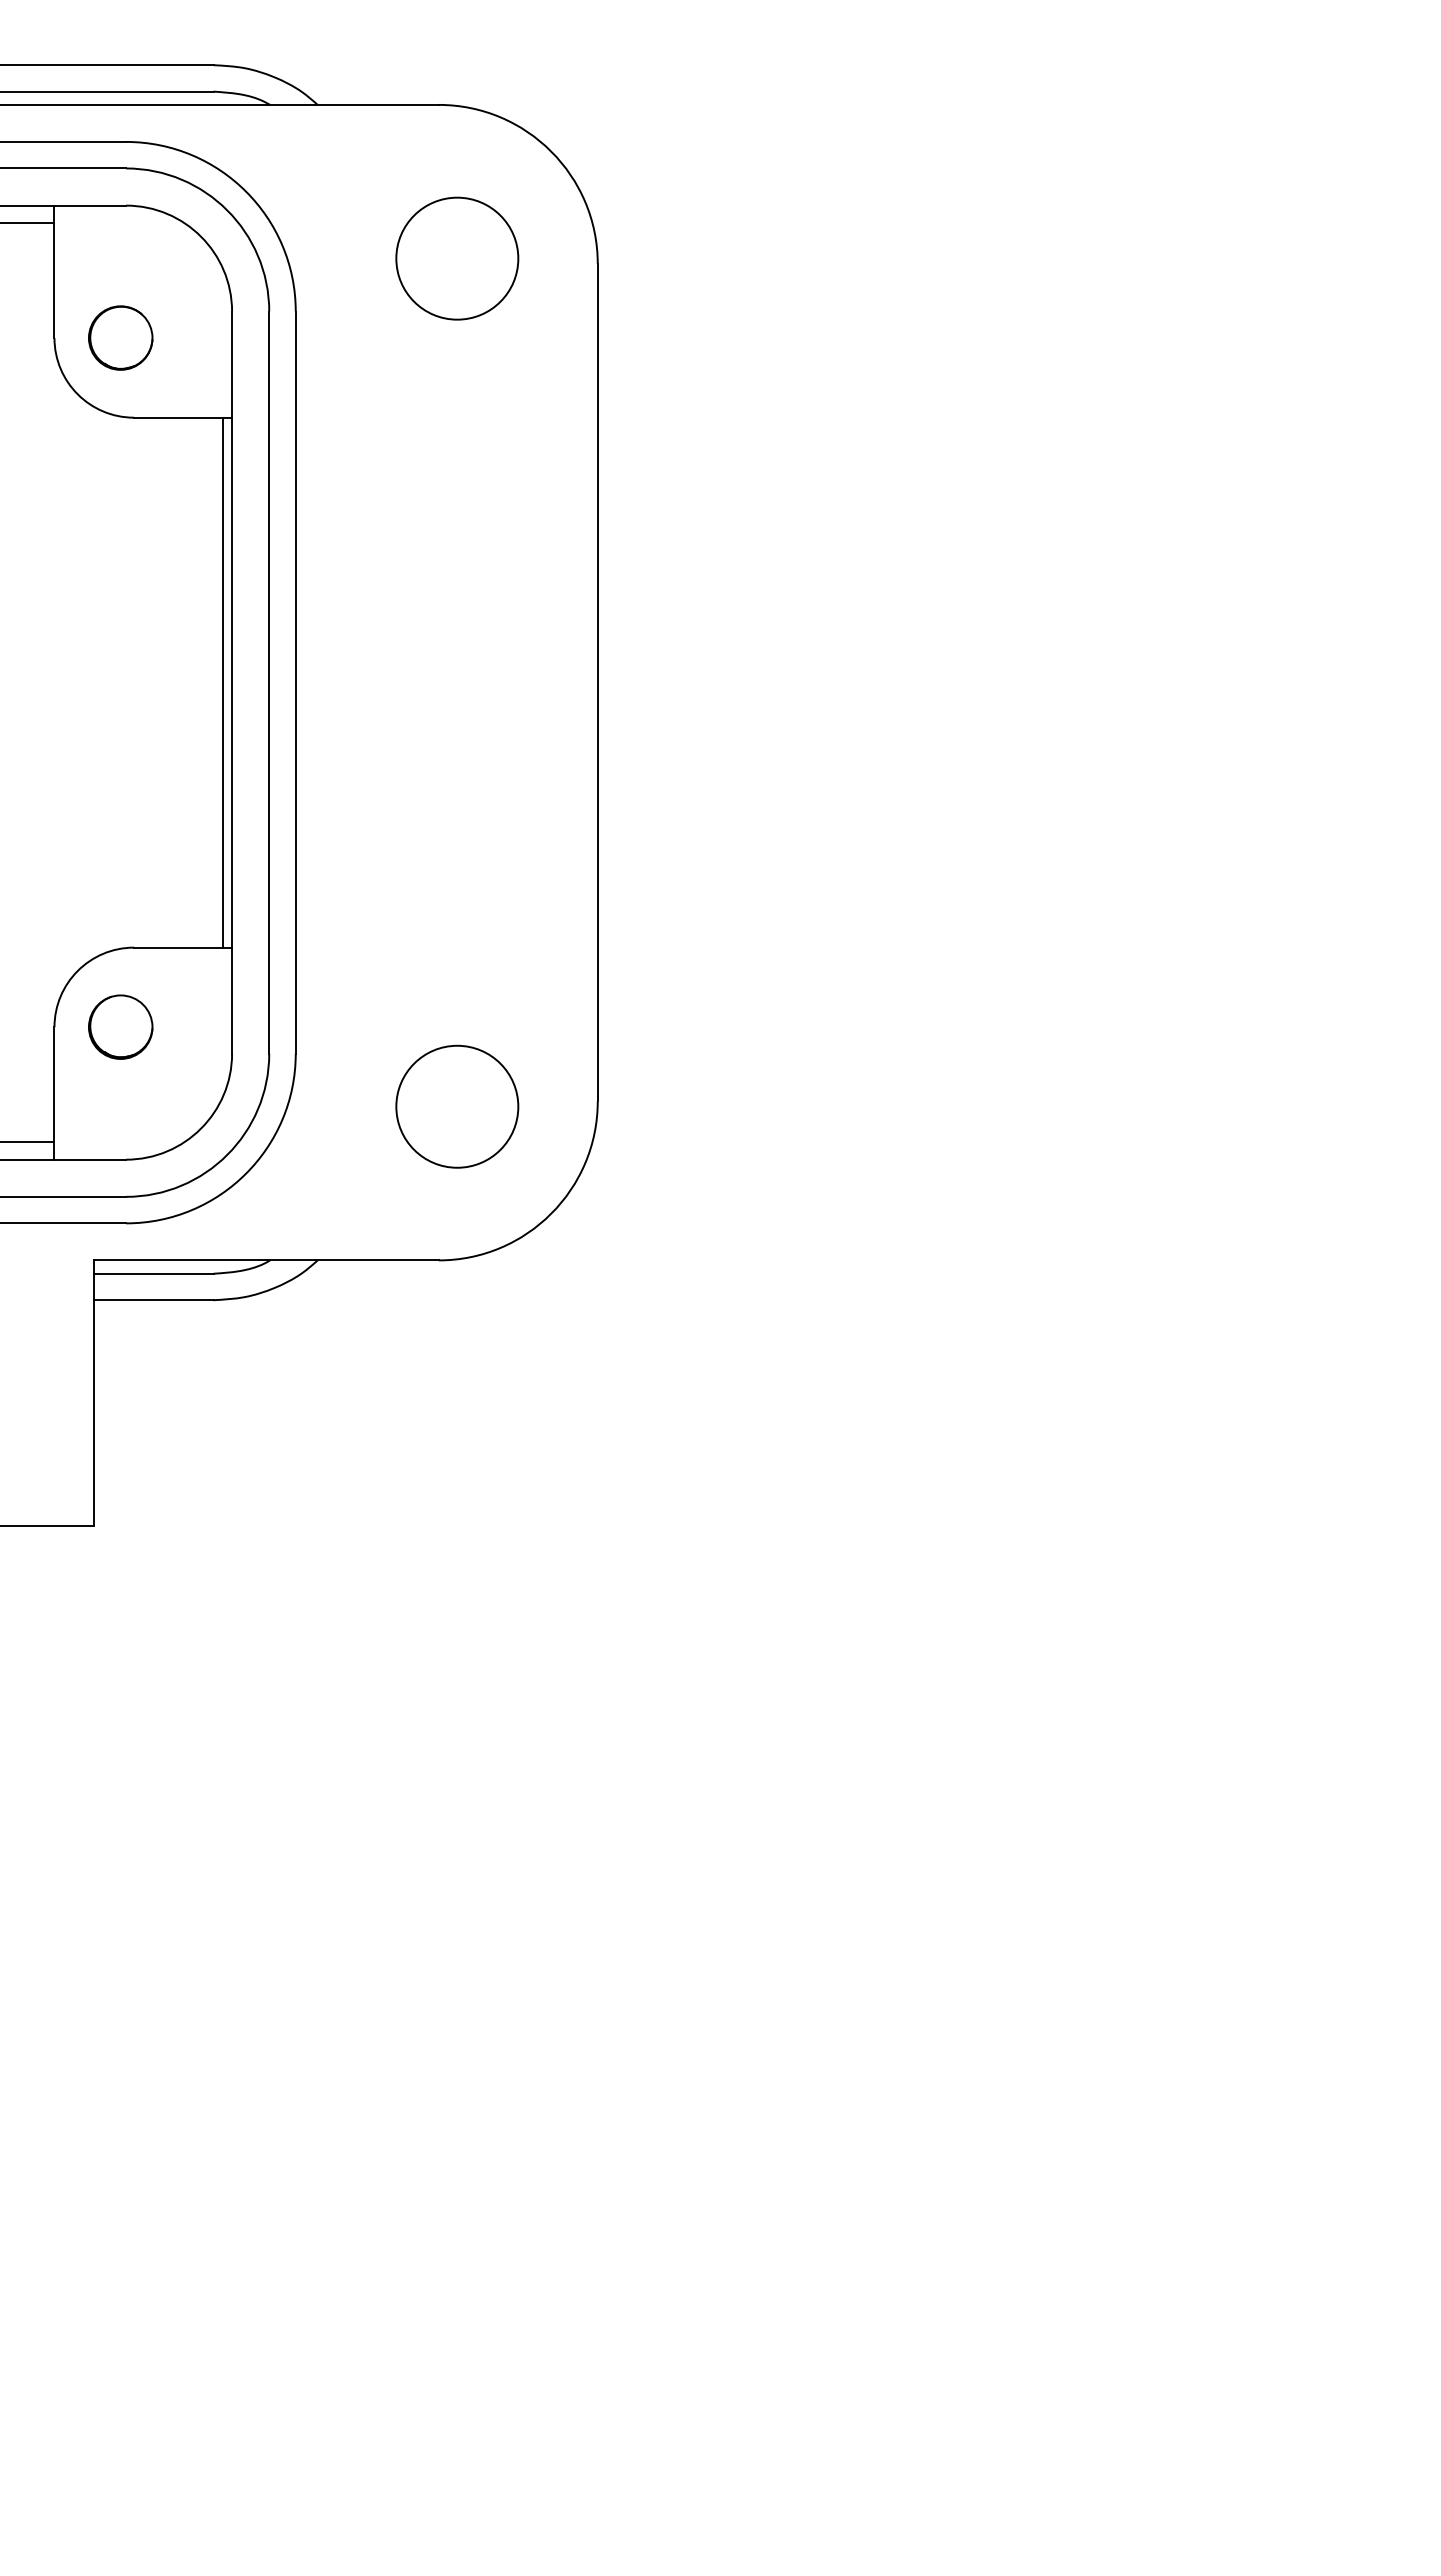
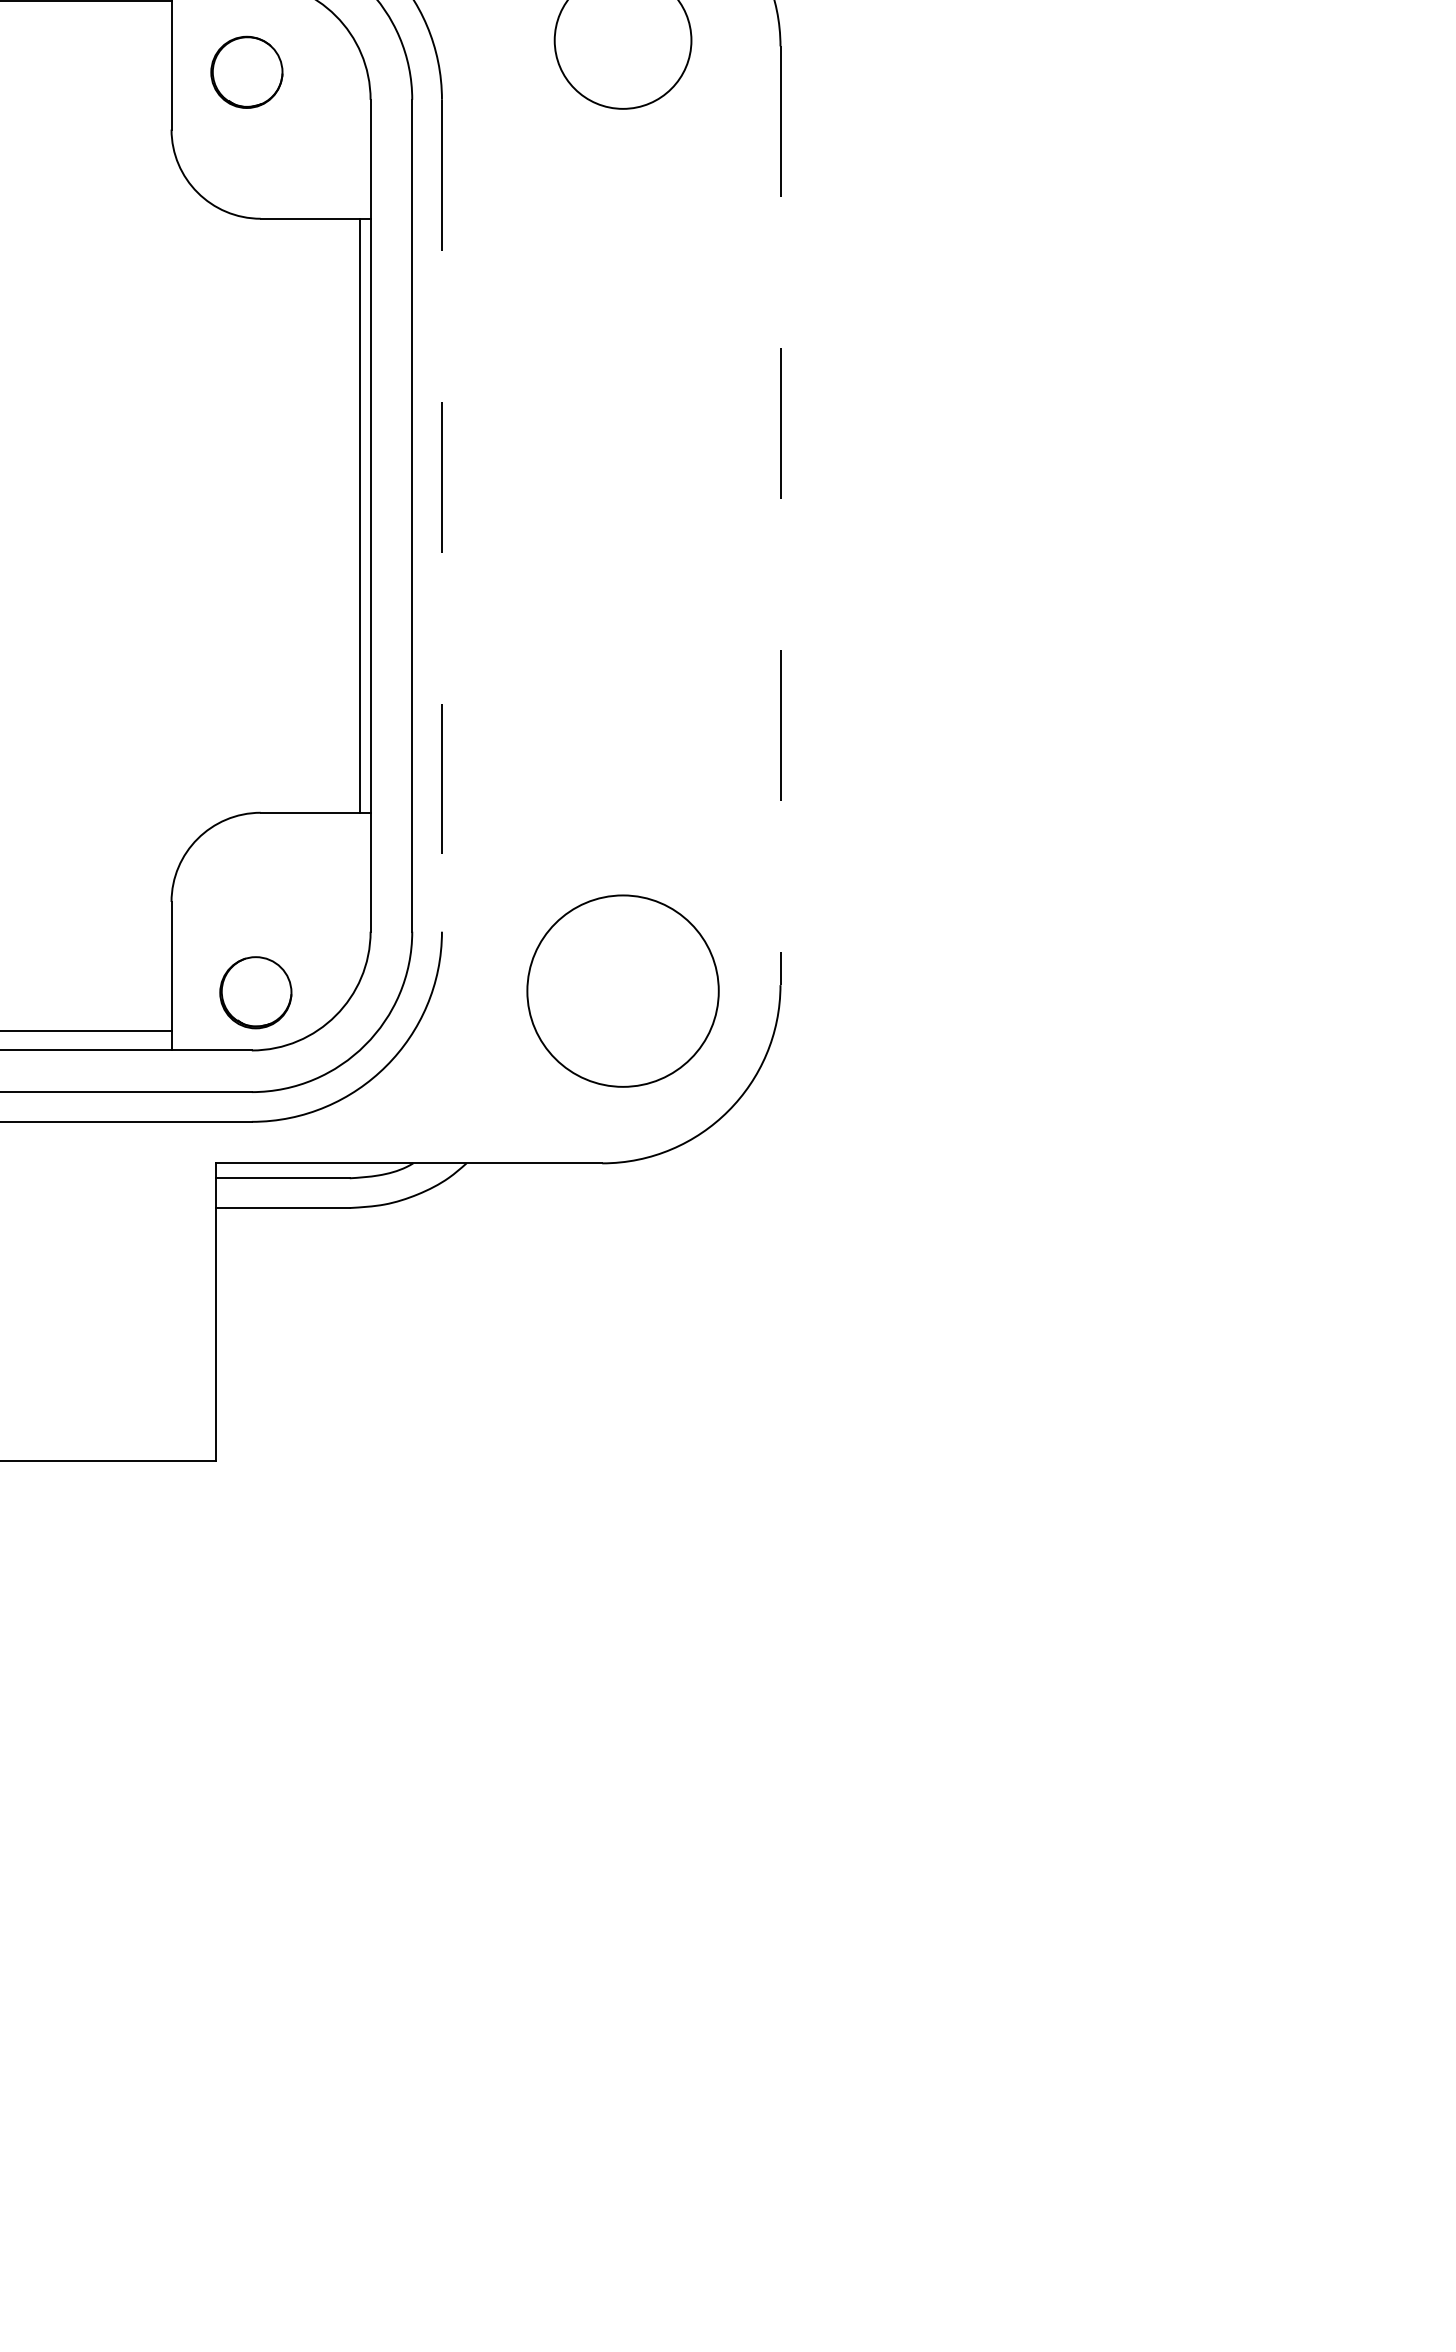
circle: (120, 337) -> (246, 71), moved
line: (597, 682) -> (780, 515), solid -> dashed
line: (295, 683) -> (441, 516), solid -> dashed
part: (120, 1026) -> (255, 991), moved
circle: (457, 1106) -> (623, 990), size x1.4

